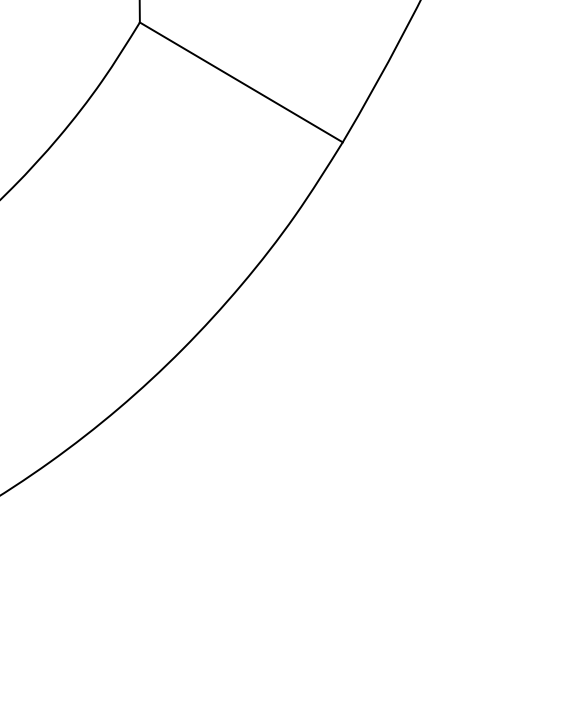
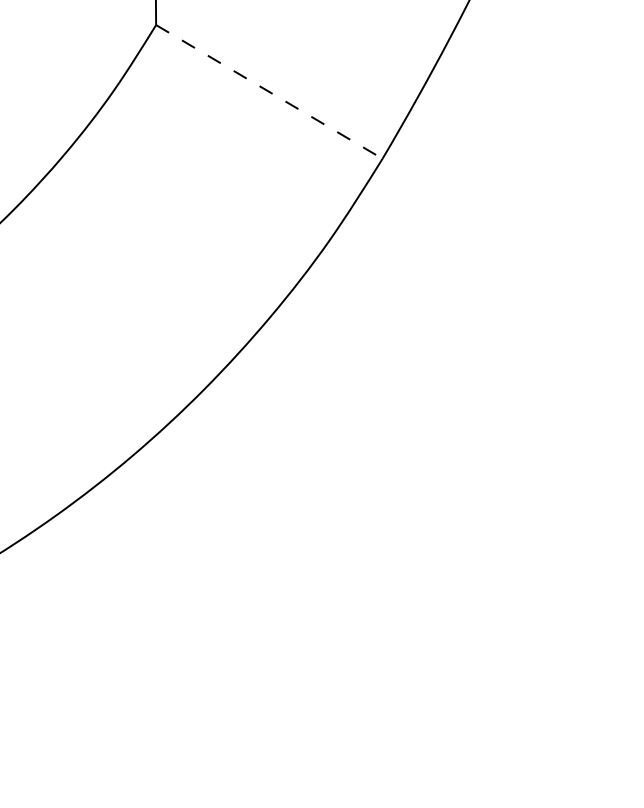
line: (241, 82) -> (269, 92), solid -> dashed

